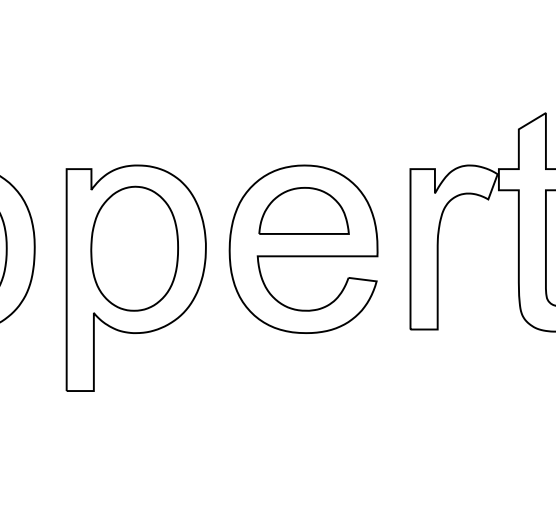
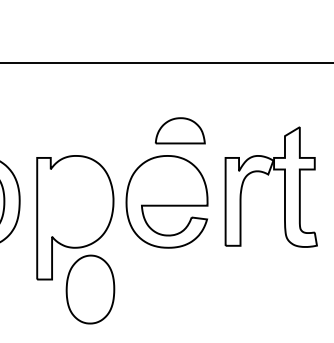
part: (304, 210) -> (180, 130), moved
part: (134, 248) -> (90, 289), moved

